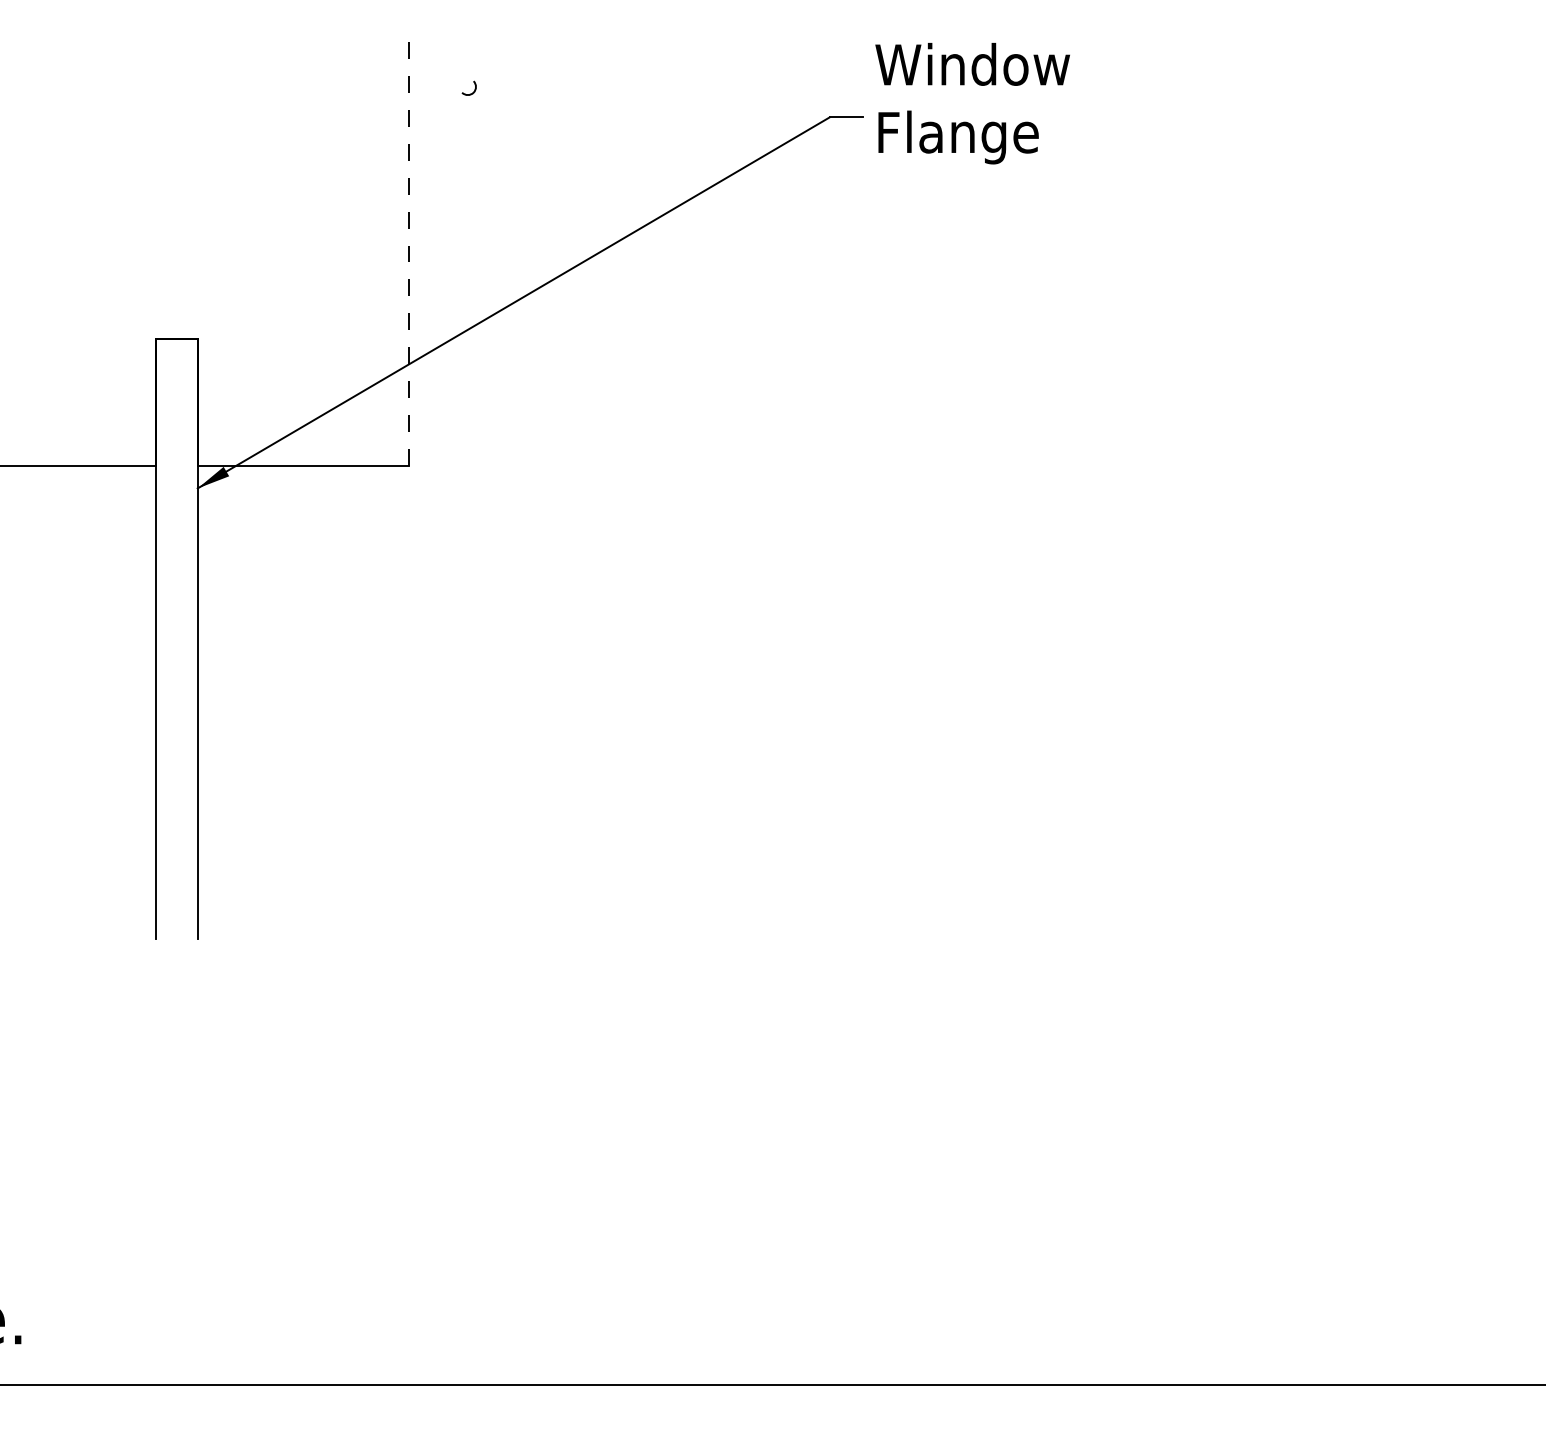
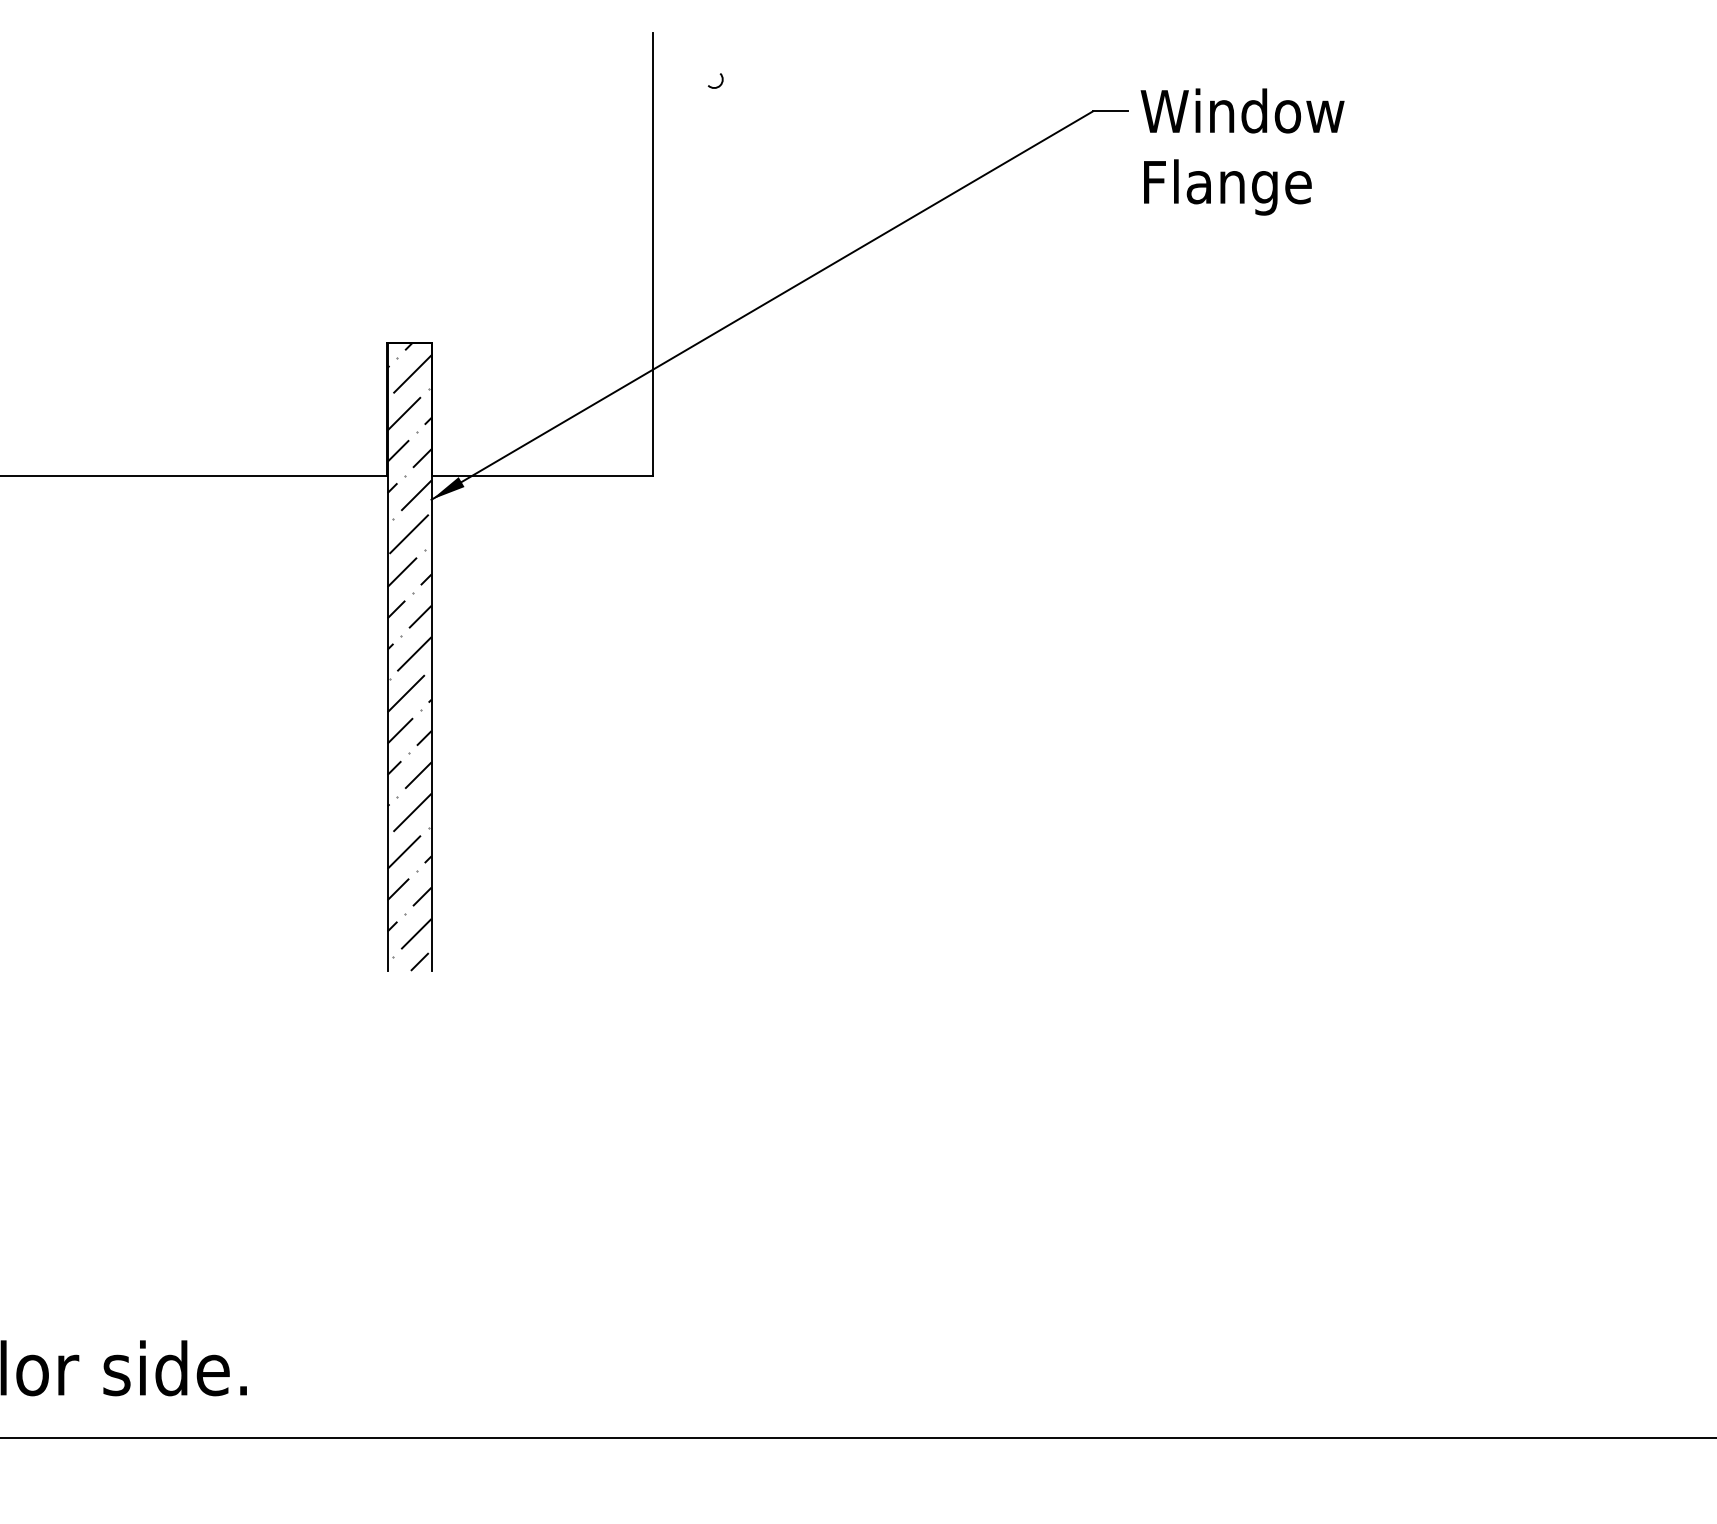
text: (972, 103) -> (1242, 151), moved
line: (409, 254) -> (653, 254), dashed -> solid
hatch: (176, 638) -> (409, 656), added

